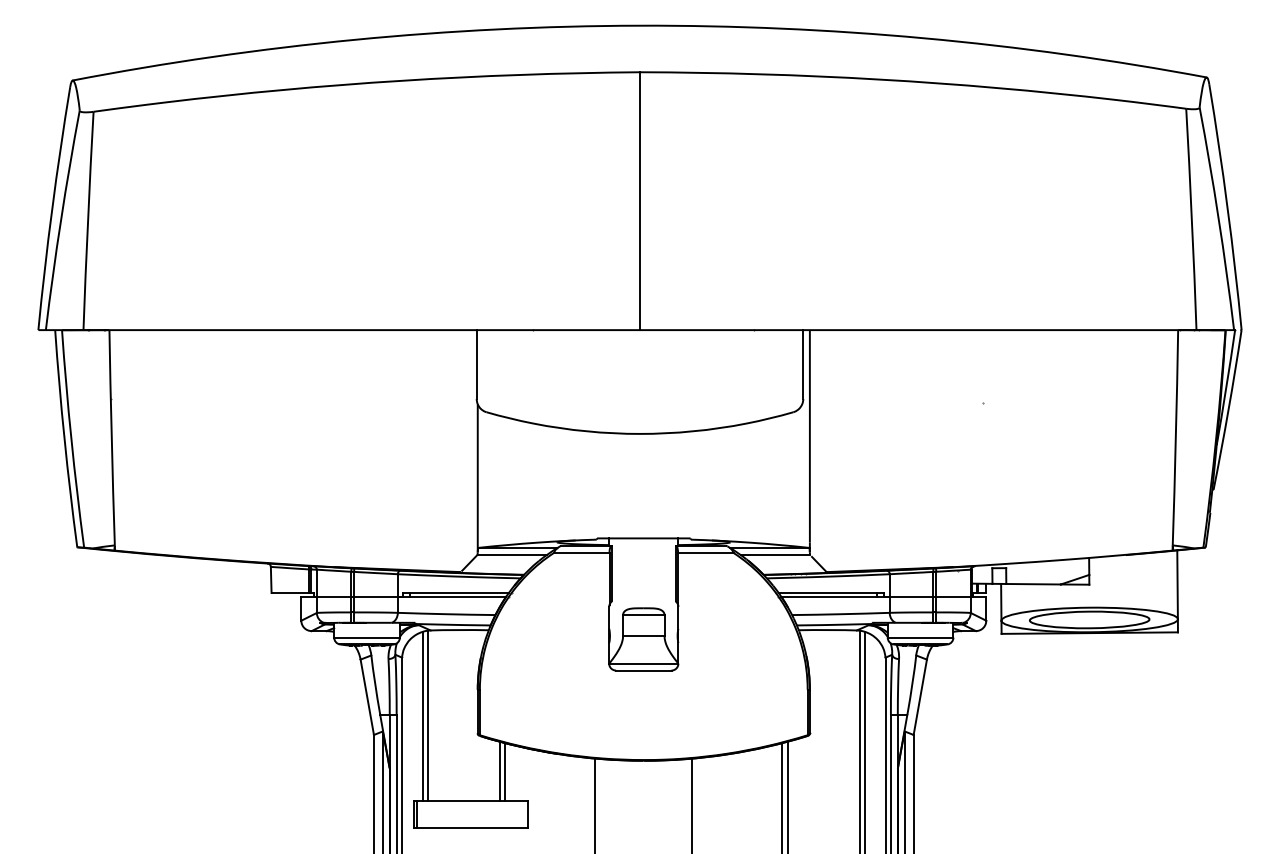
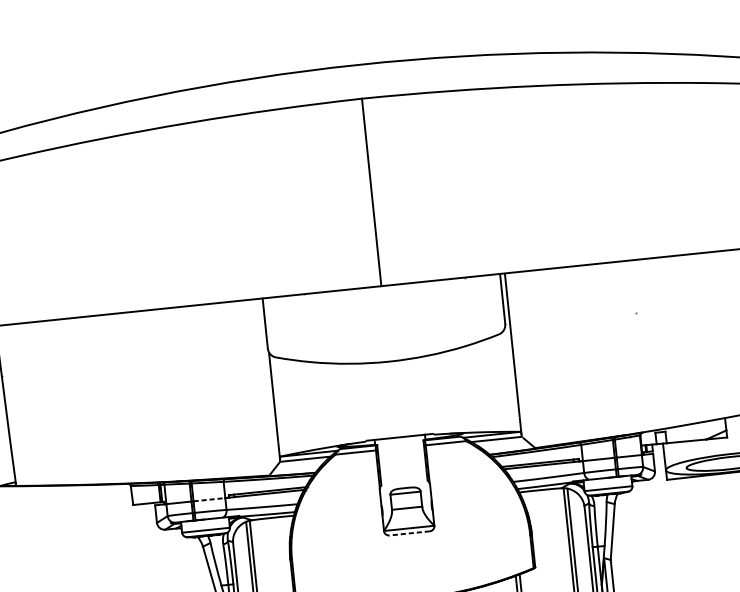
line: (375, 596) -> (209, 499), solid -> dashed
line: (643, 670) -> (409, 533), solid -> dashed

